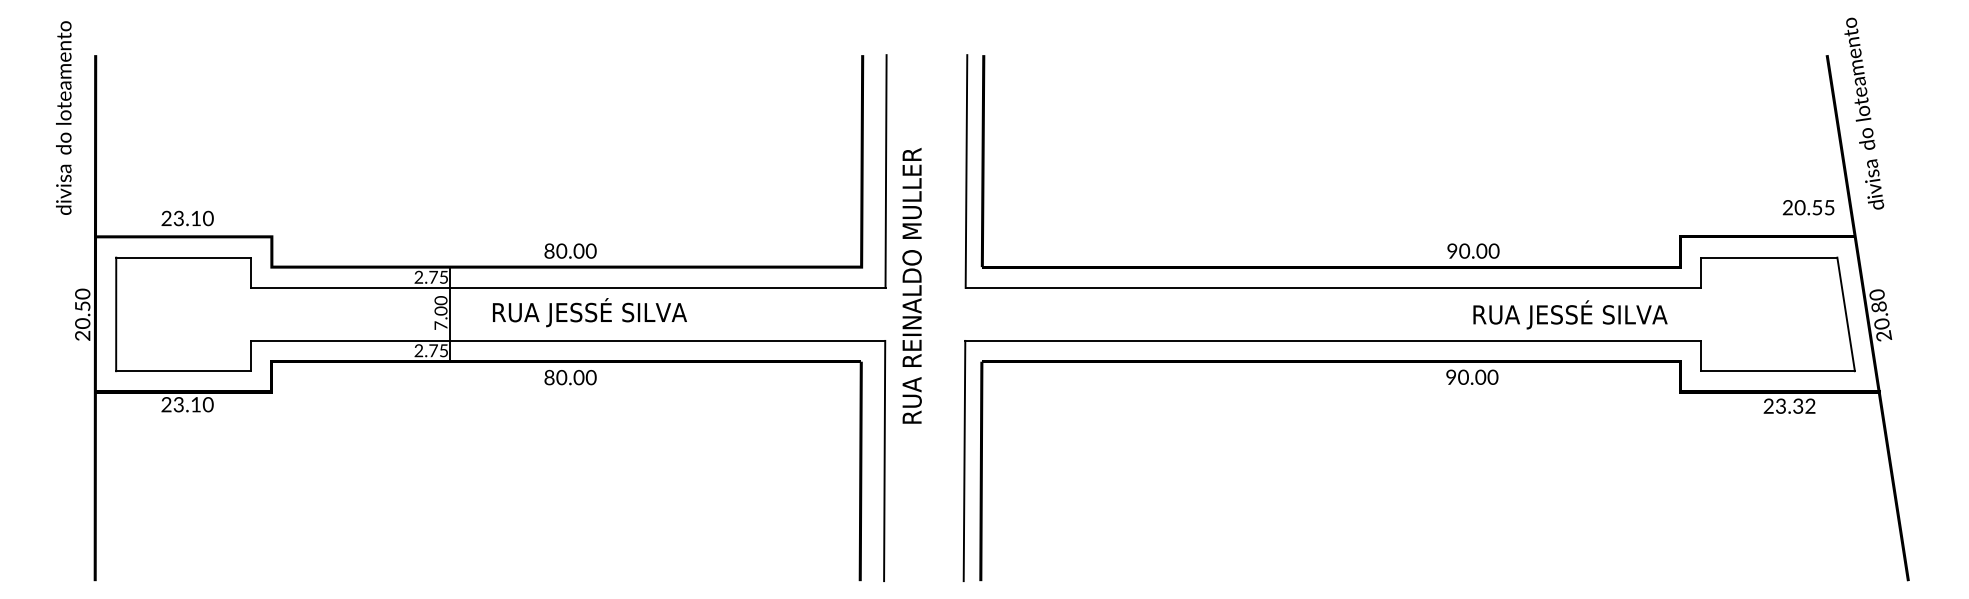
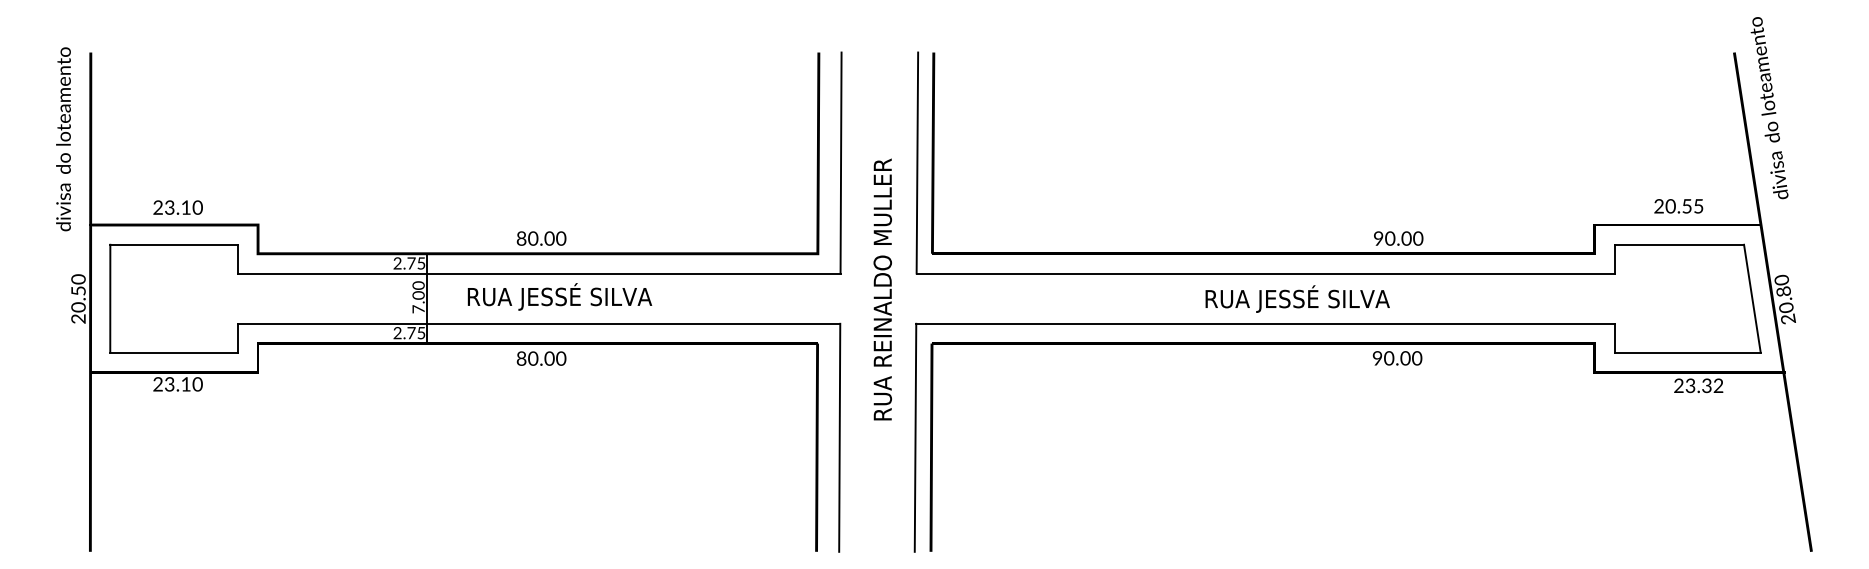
text: (63, 118) -> (63, 139), moved
text: (1808, 207) -> (1678, 206), moved
text: (911, 285) -> (882, 289), moved
text: (1570, 314) -> (1297, 298), moved

